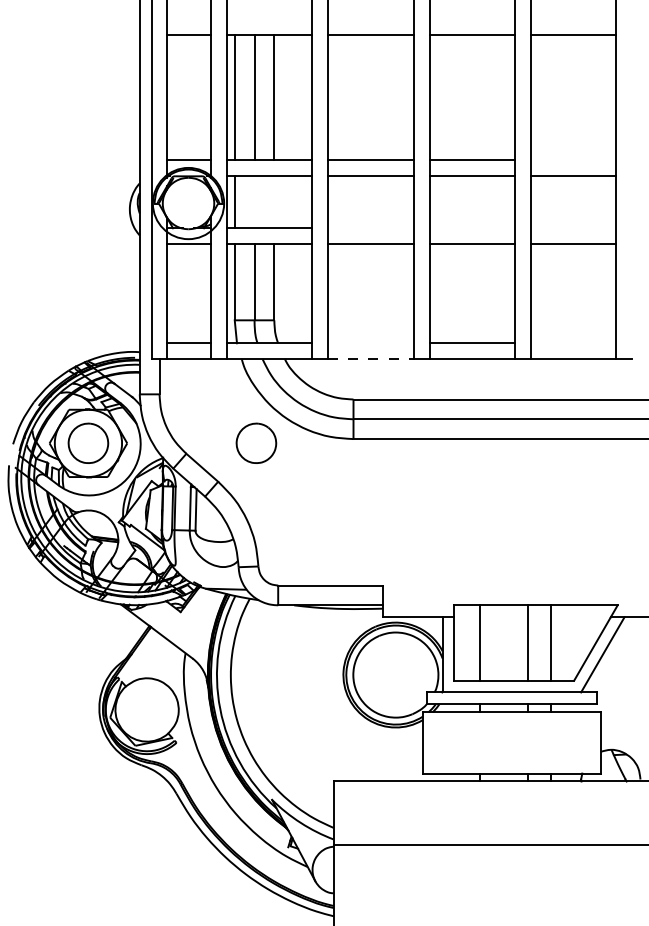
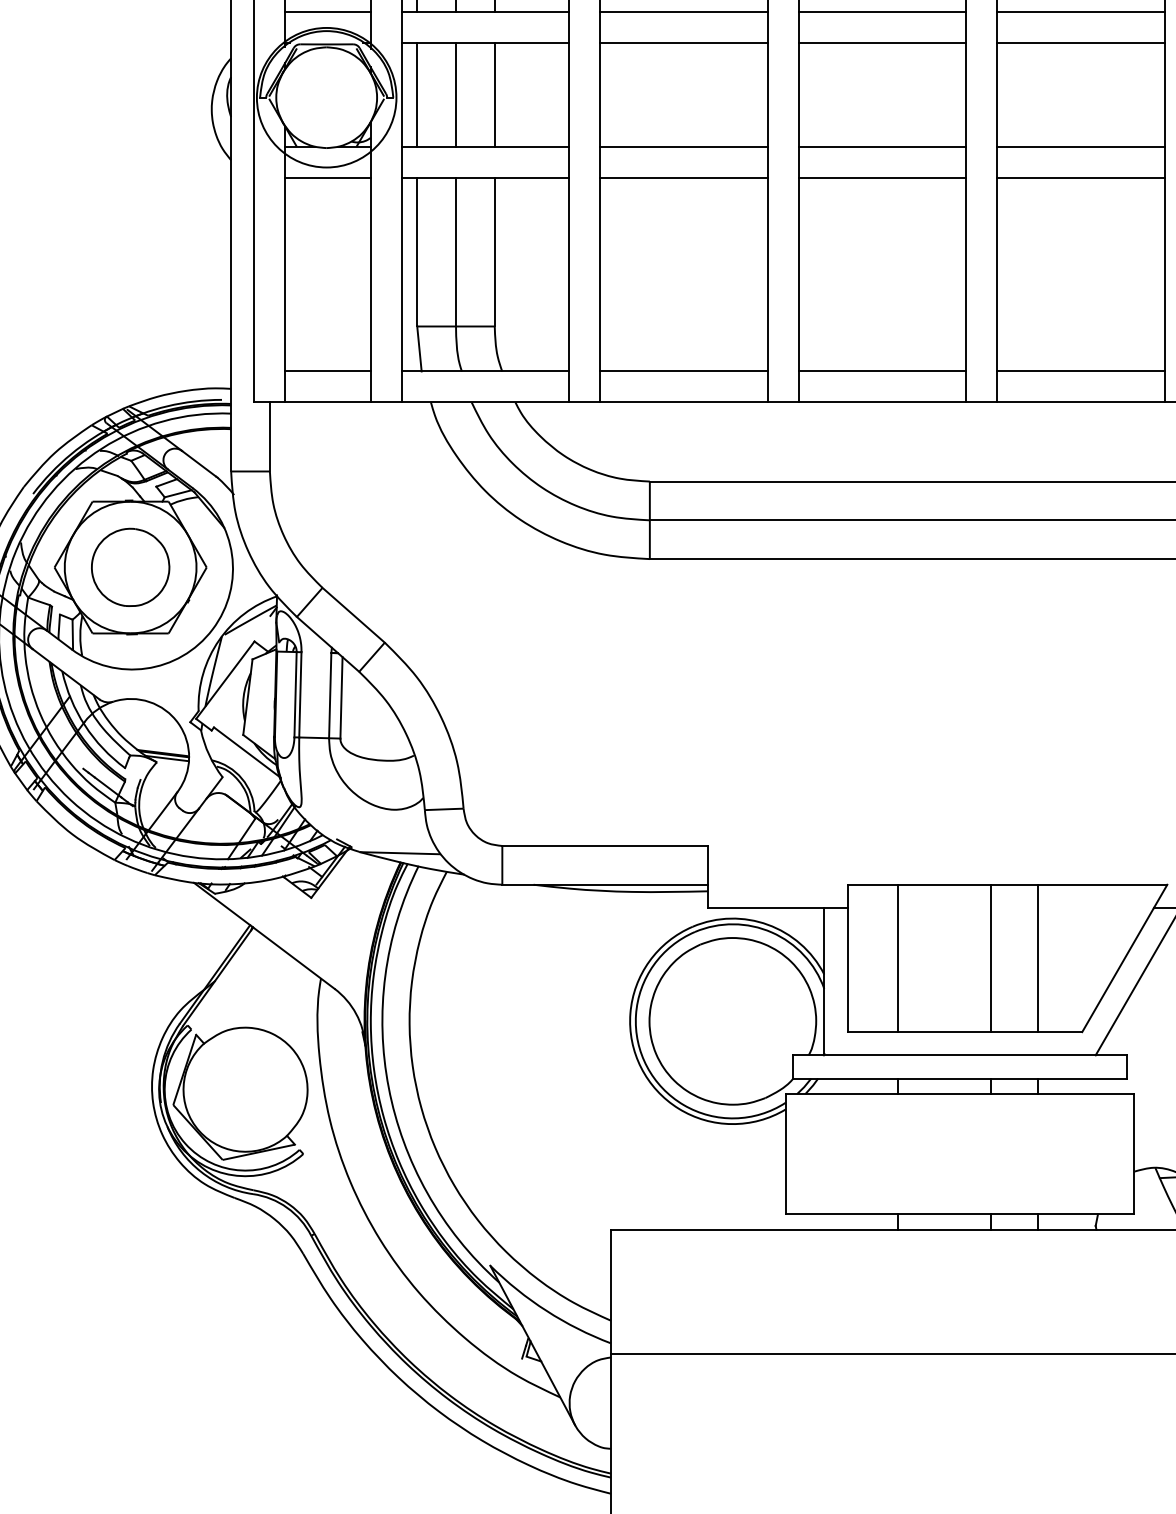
line: (573, 160) -> (1080, 13), added
line: (254, 201) -> (455, 93), added
line: (274, 201) -> (495, 93), added
line: (370, 228) -> (683, 146), added
line: (472, 228) -> (882, 146), added
line: (573, 228) -> (1080, 146), added
line: (370, 343) -> (683, 371), added
line: (573, 343) -> (1080, 371), added
line: (370, 359) -> (683, 403), dashed -> solid
part: (256, 442) -> (459, 565), removed

